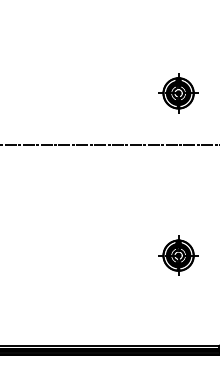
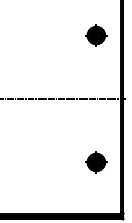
part: (178, 93) -> (96, 35), moved

